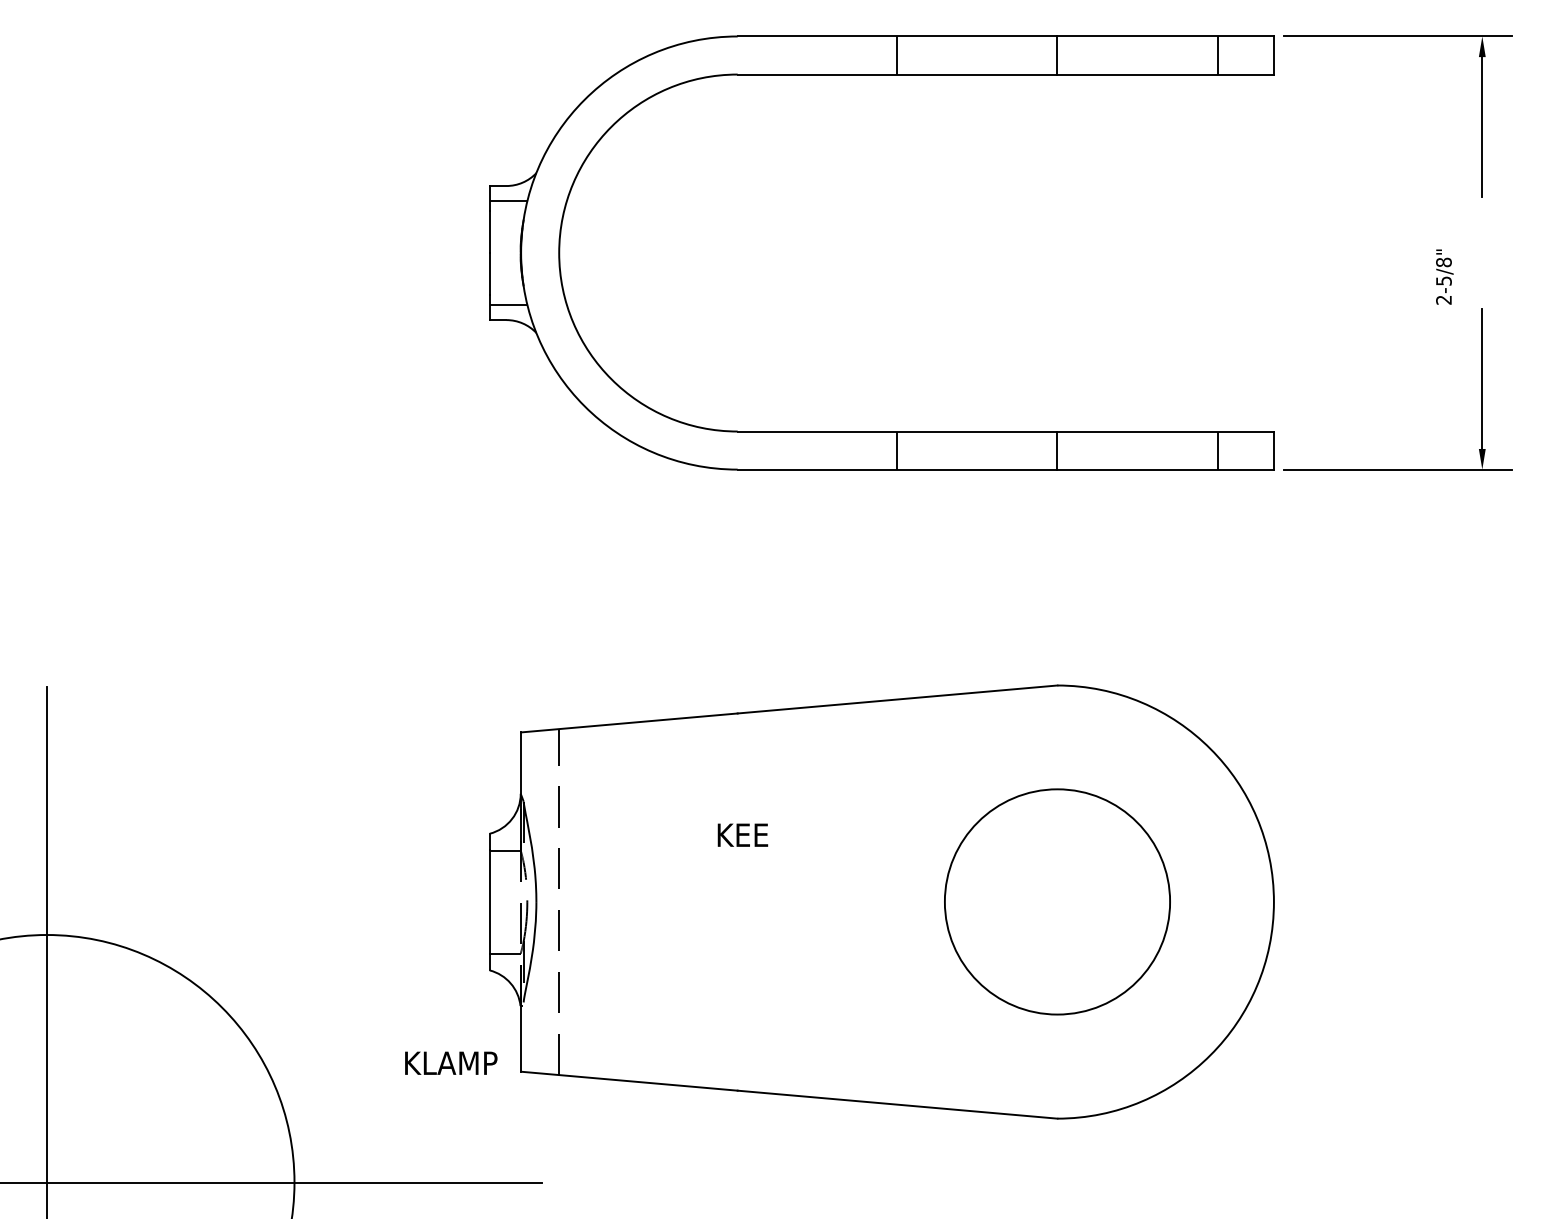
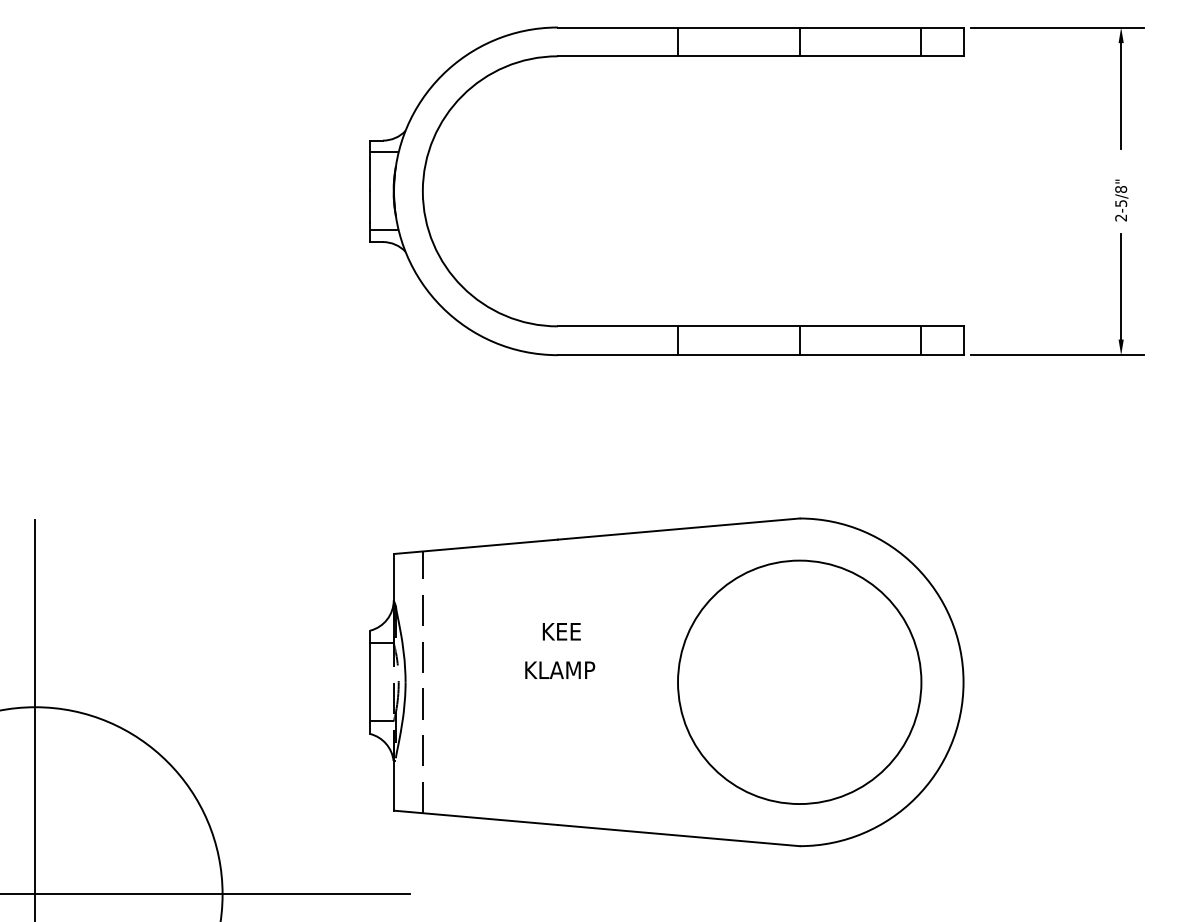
text: (1444, 277) -> (1121, 200), moved
circle: (1057, 900) -> (799, 681), size x1.43
text: (451, 1062) -> (560, 669), moved

